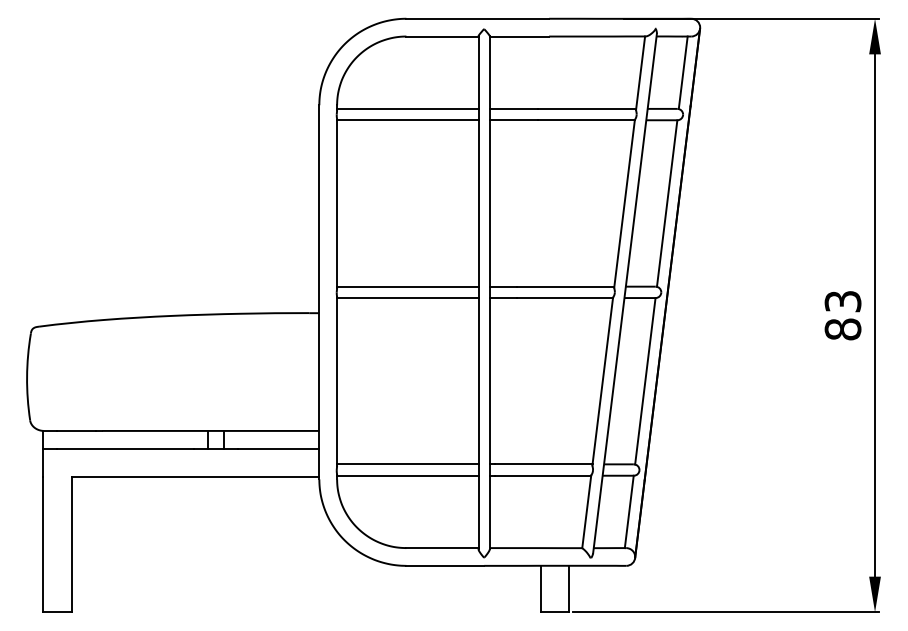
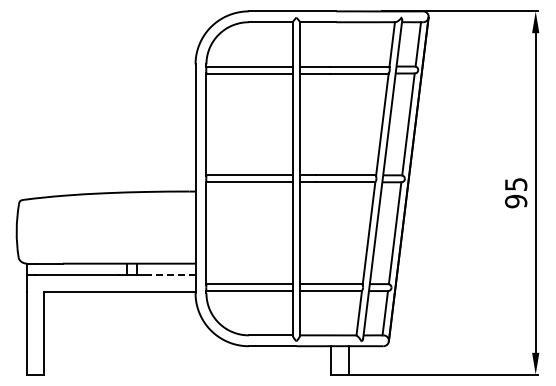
text: (842, 316) -> (515, 193), 83 -> 95
line: (278, 448) -> (170, 274), solid -> dashed

